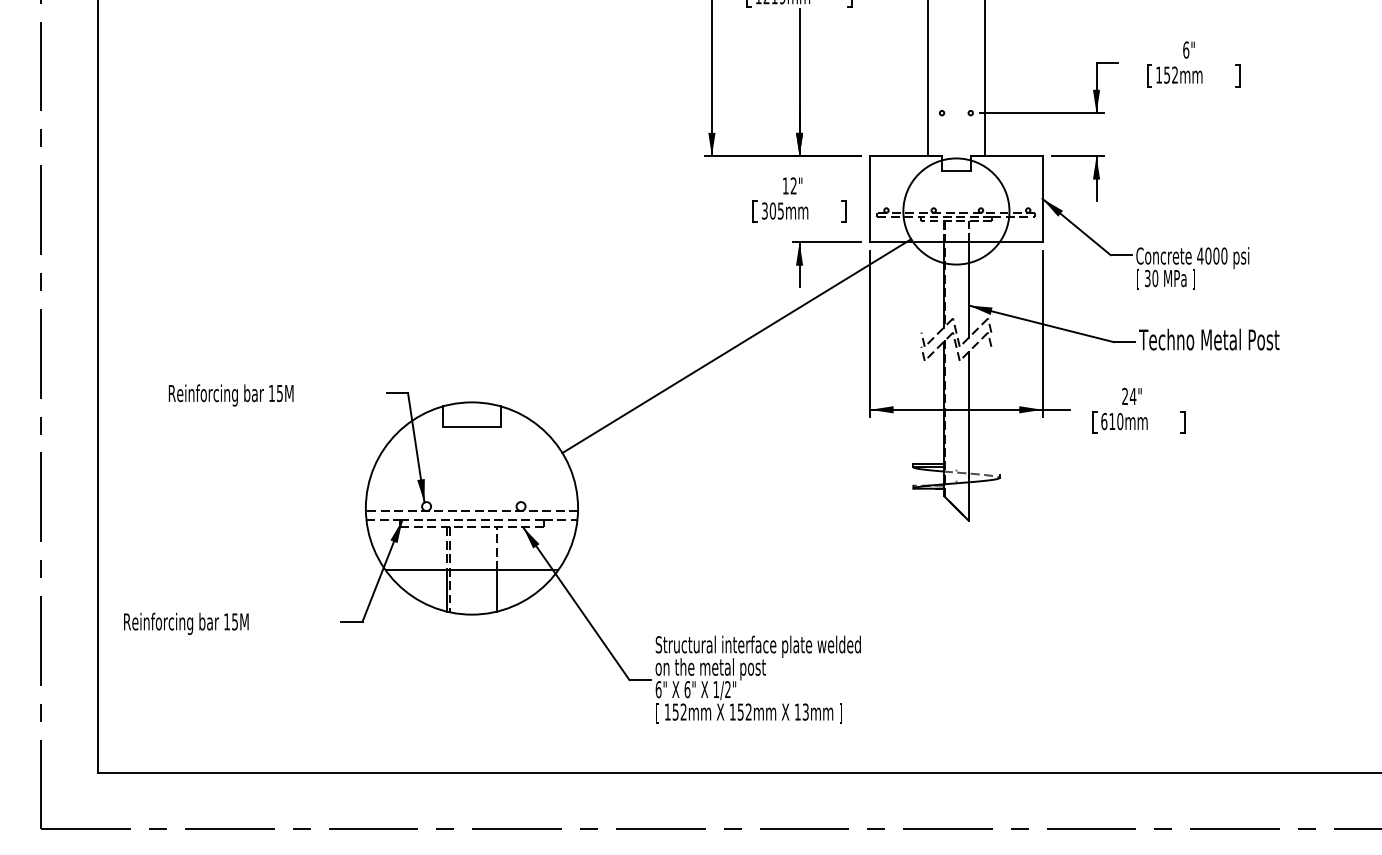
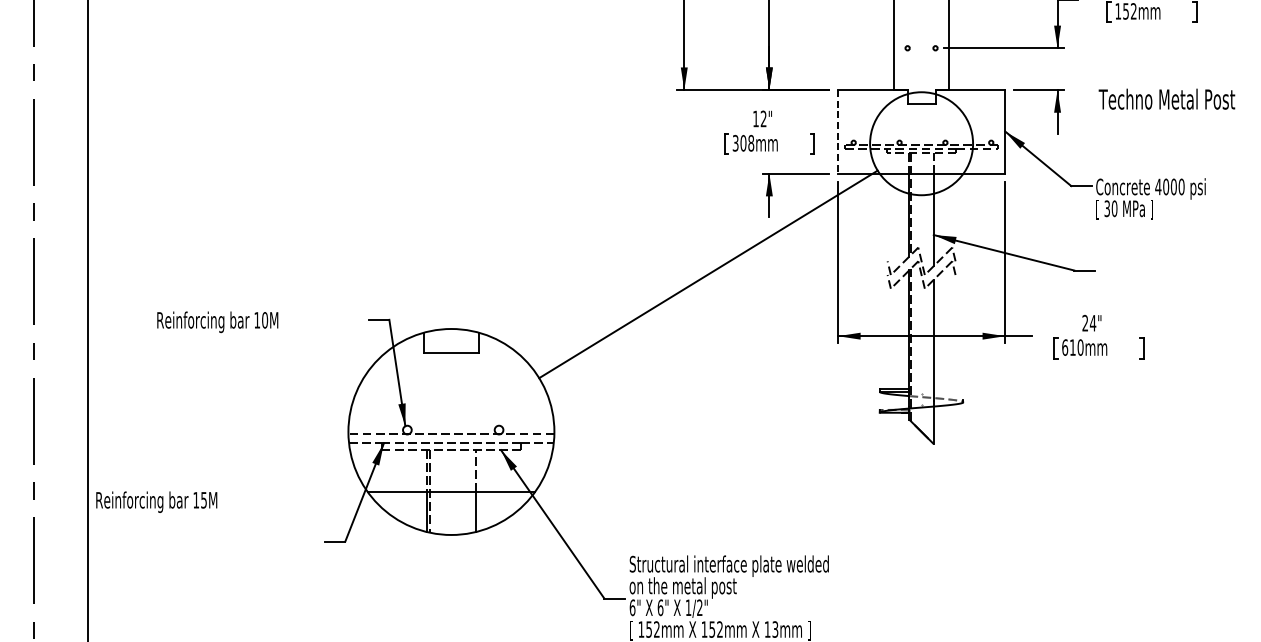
line: (870, 199) -> (838, 132), solid -> dashed
text: (780, 210) -> (750, 142), 305mm -> 308mm
text: (1209, 339) -> (1167, 99), moved
text: (279, 393) -> (264, 320), 15M -> 10M
text: (186, 623) -> (156, 501), moved

